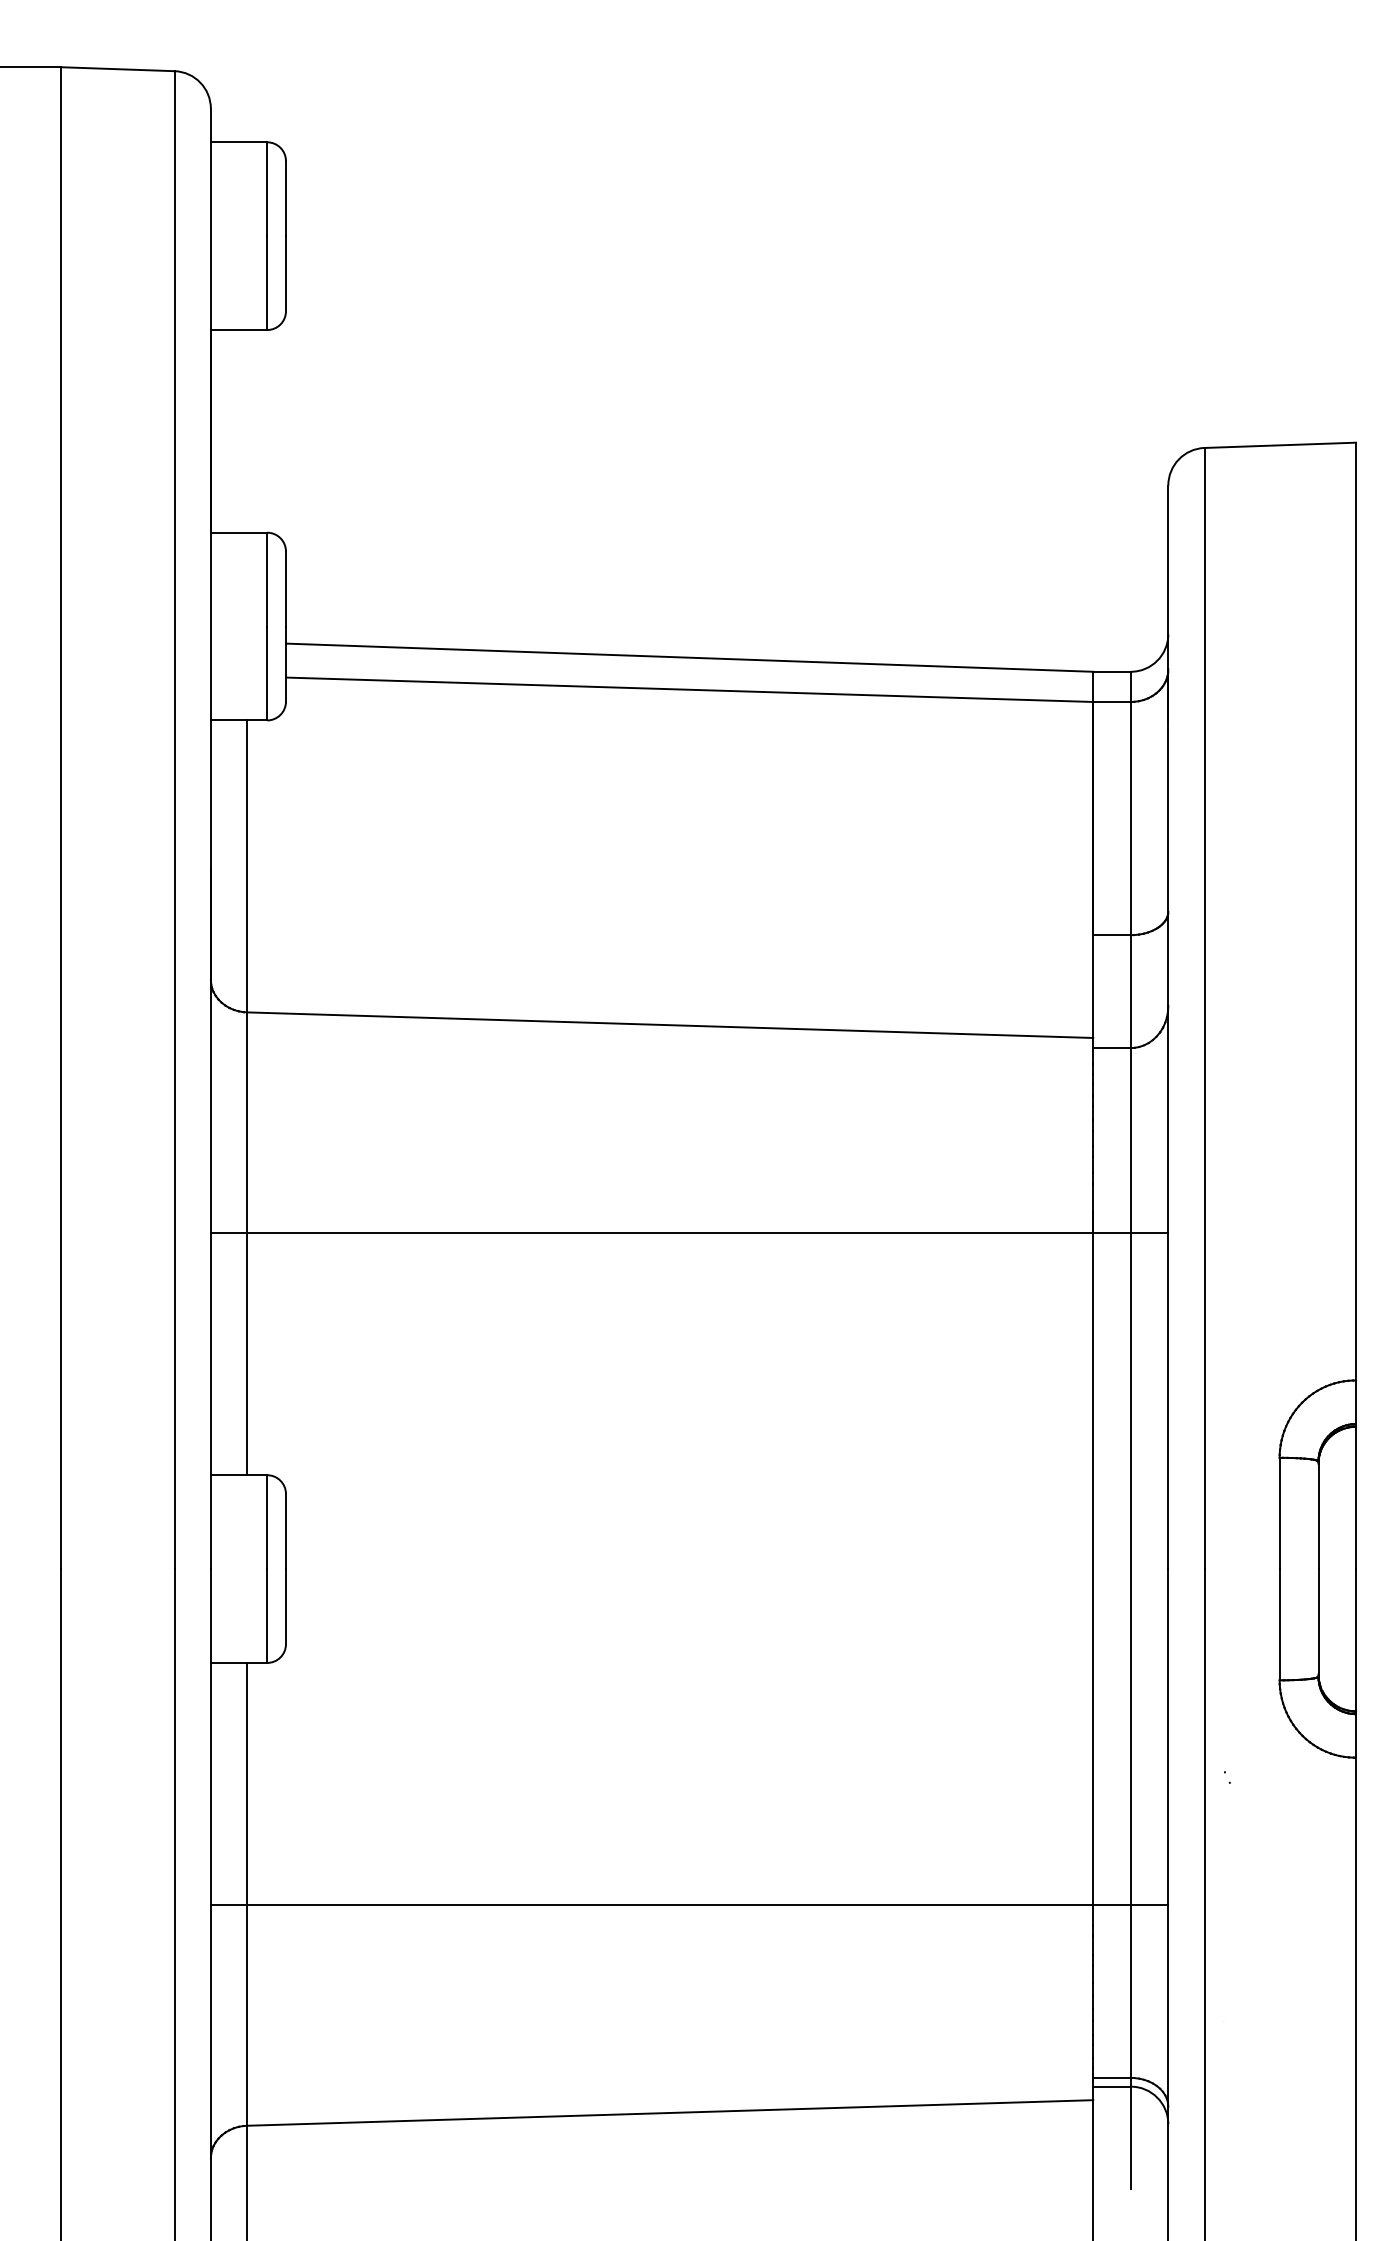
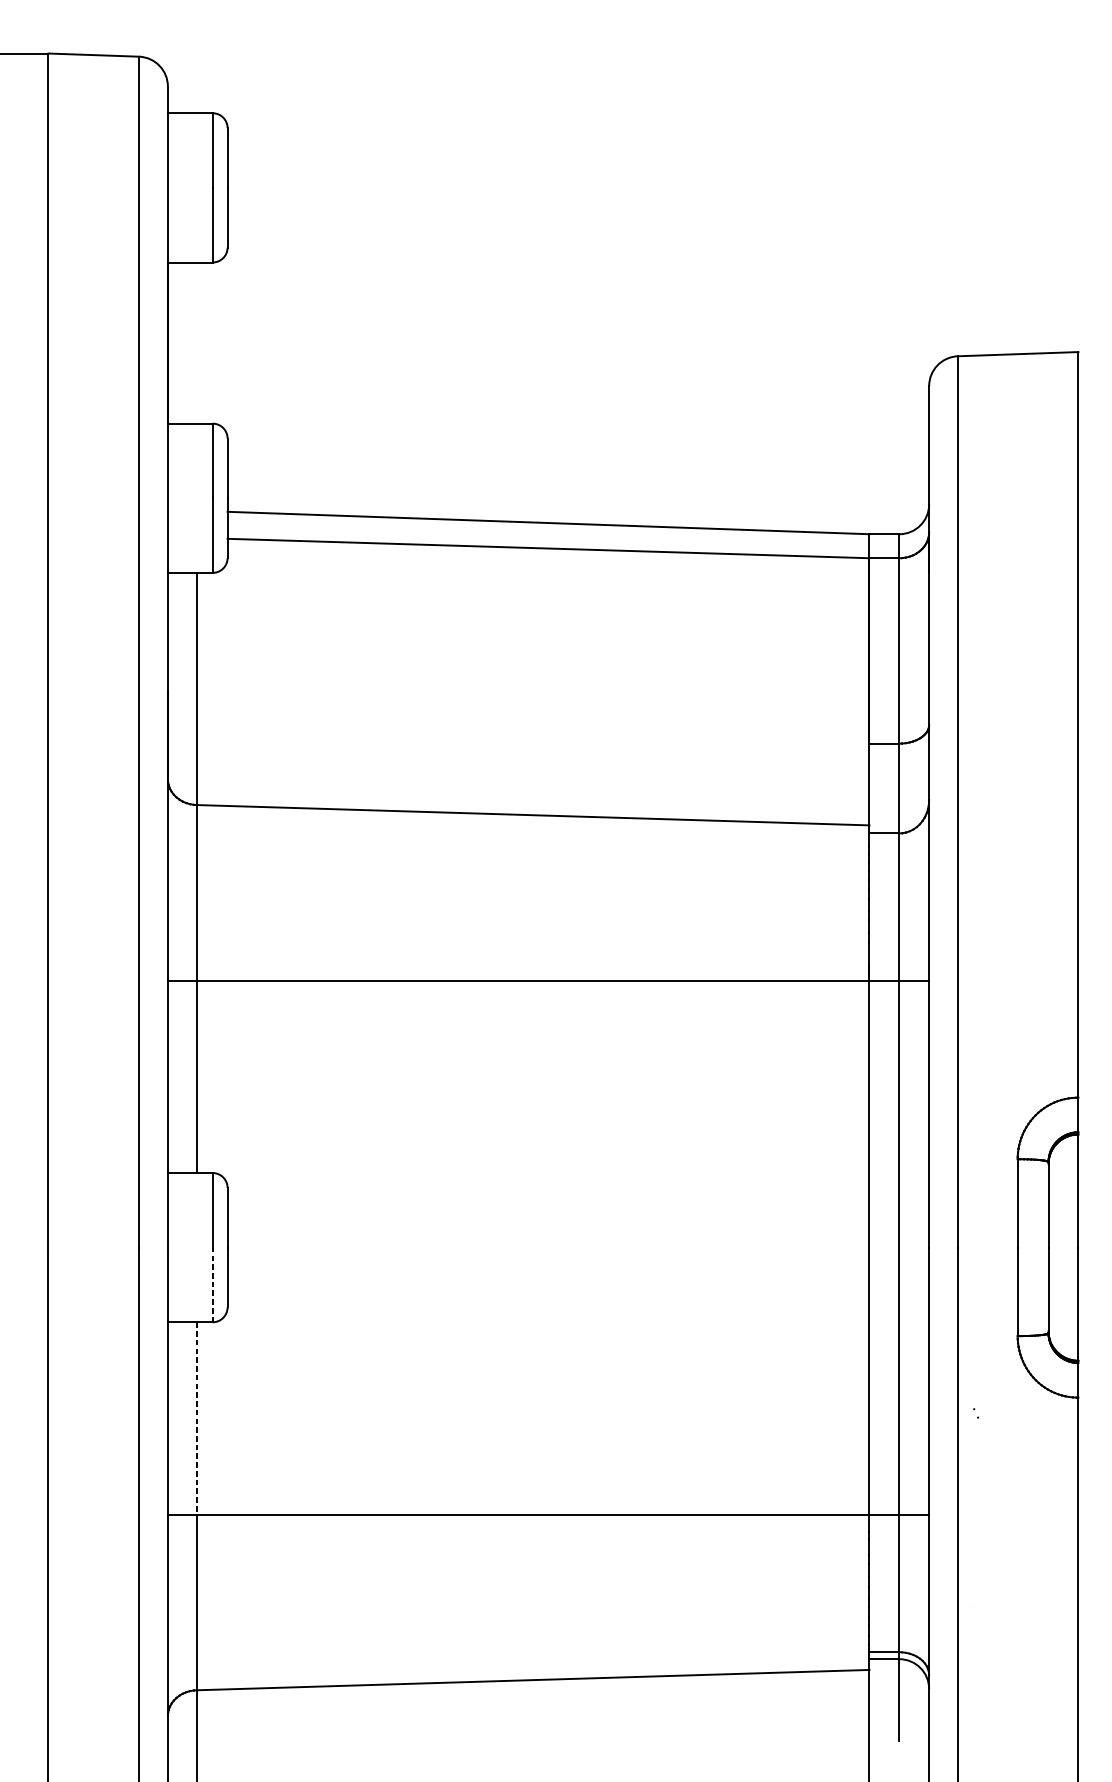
line: (267, 1616) -> (212, 1285), solid -> dashed
line: (247, 1784) -> (197, 1418), solid -> dashed

